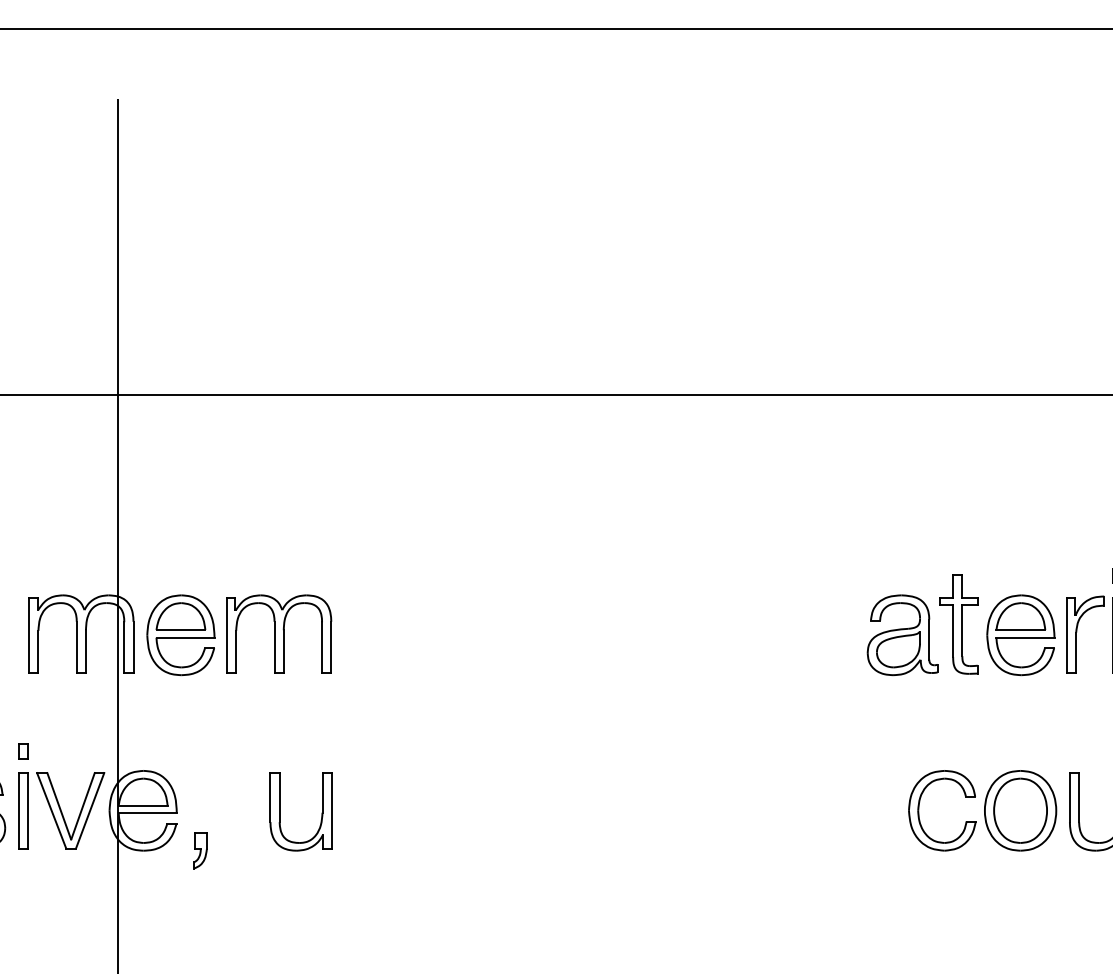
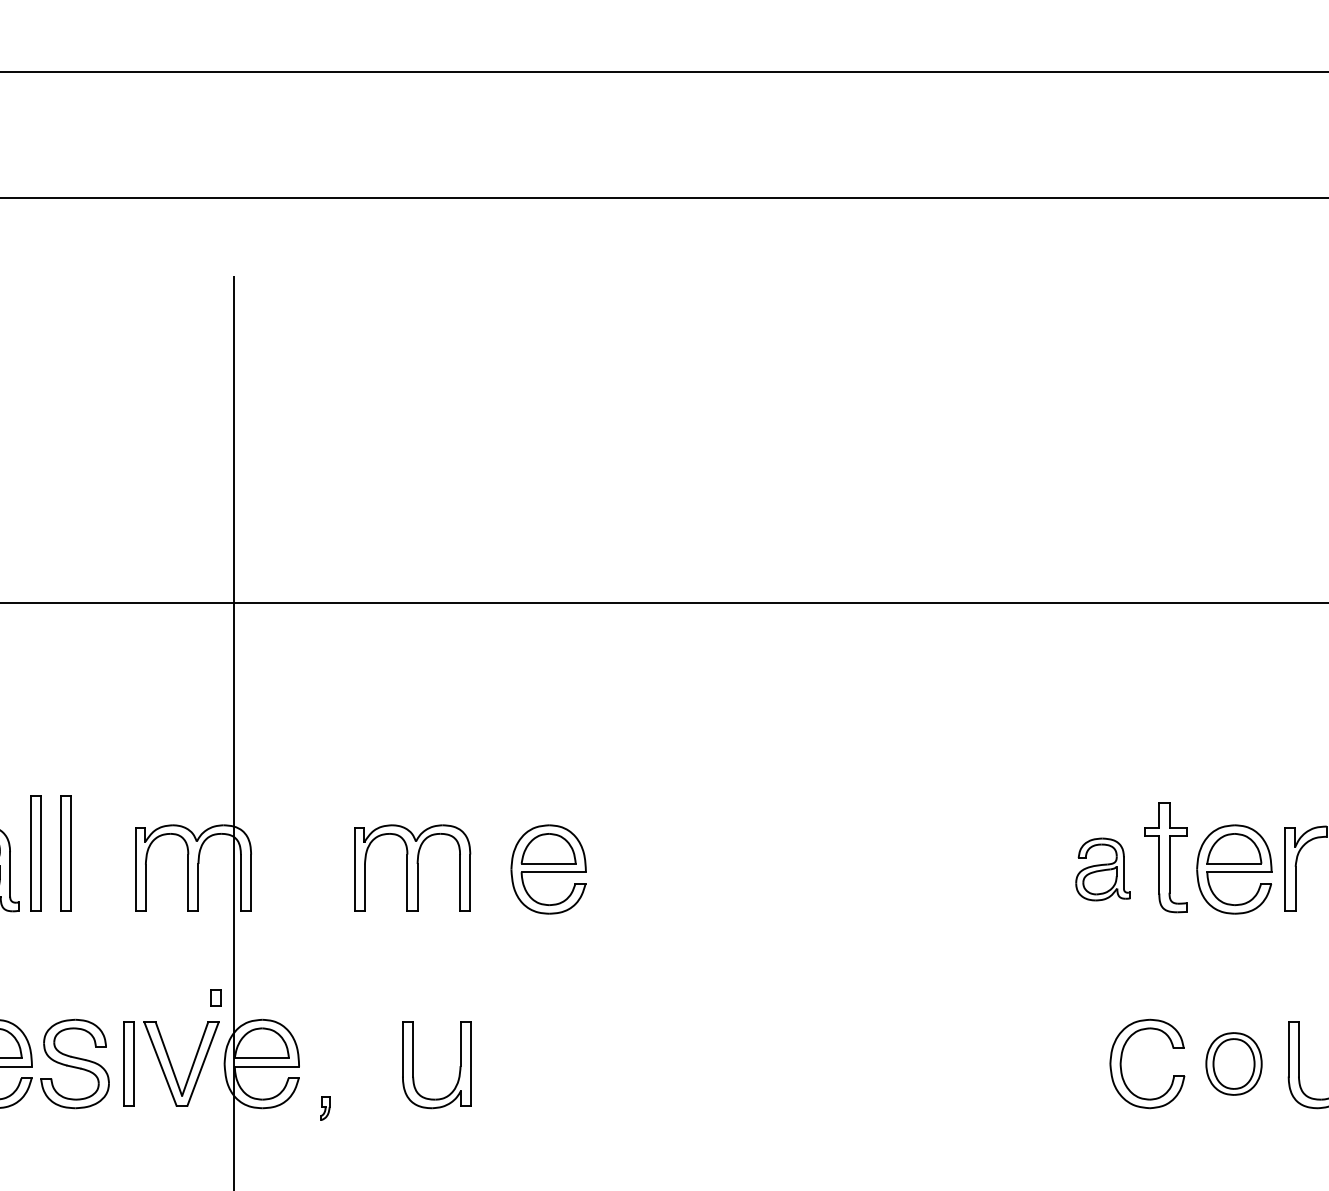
part: (180, 635) -> (548, 869), moved
part: (901, 635) -> (1102, 869), size x0.7
part: (22, 750) -> (215, 997), moved
part: (1020, 810) -> (1233, 1063), size x0.7
part: (200, 850) -> (325, 1108), size x0.6

